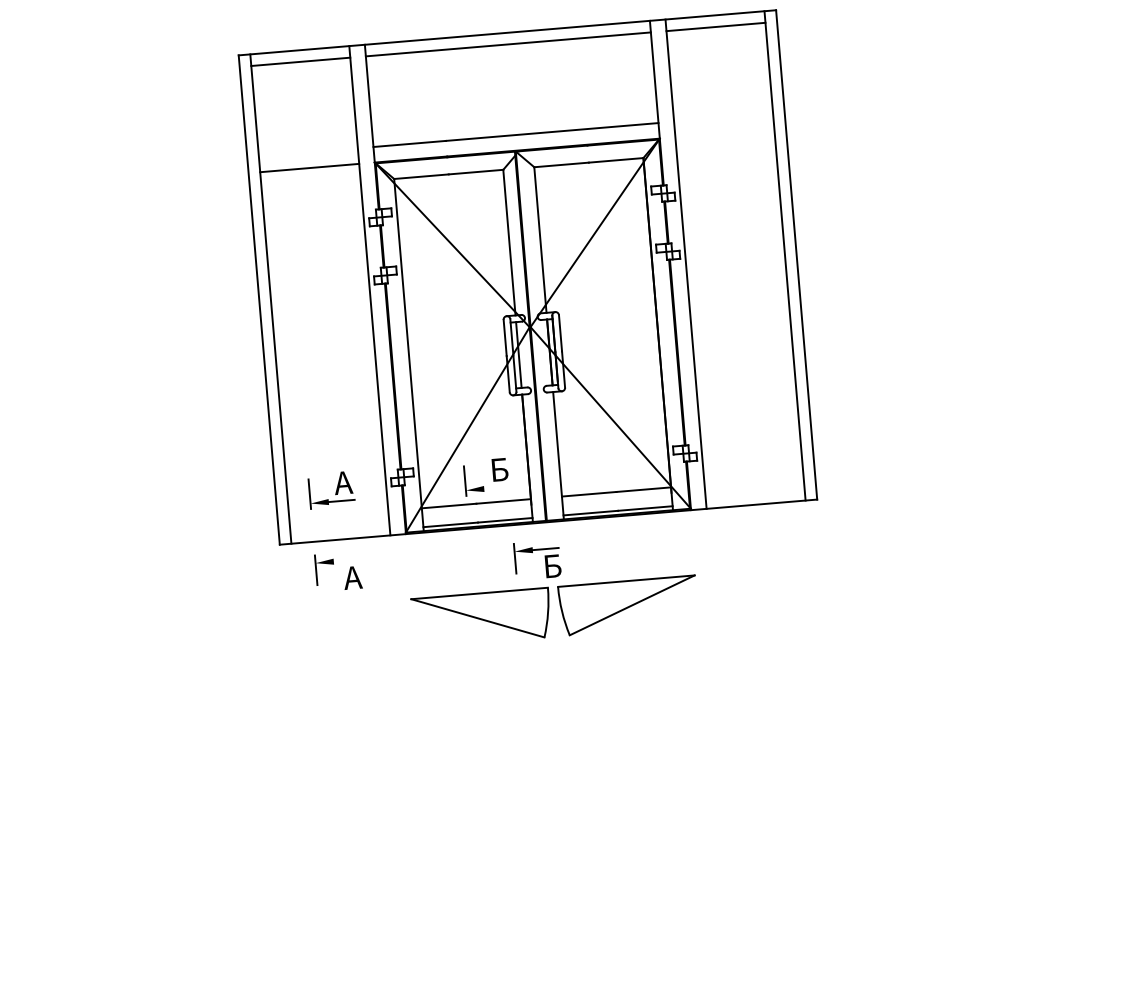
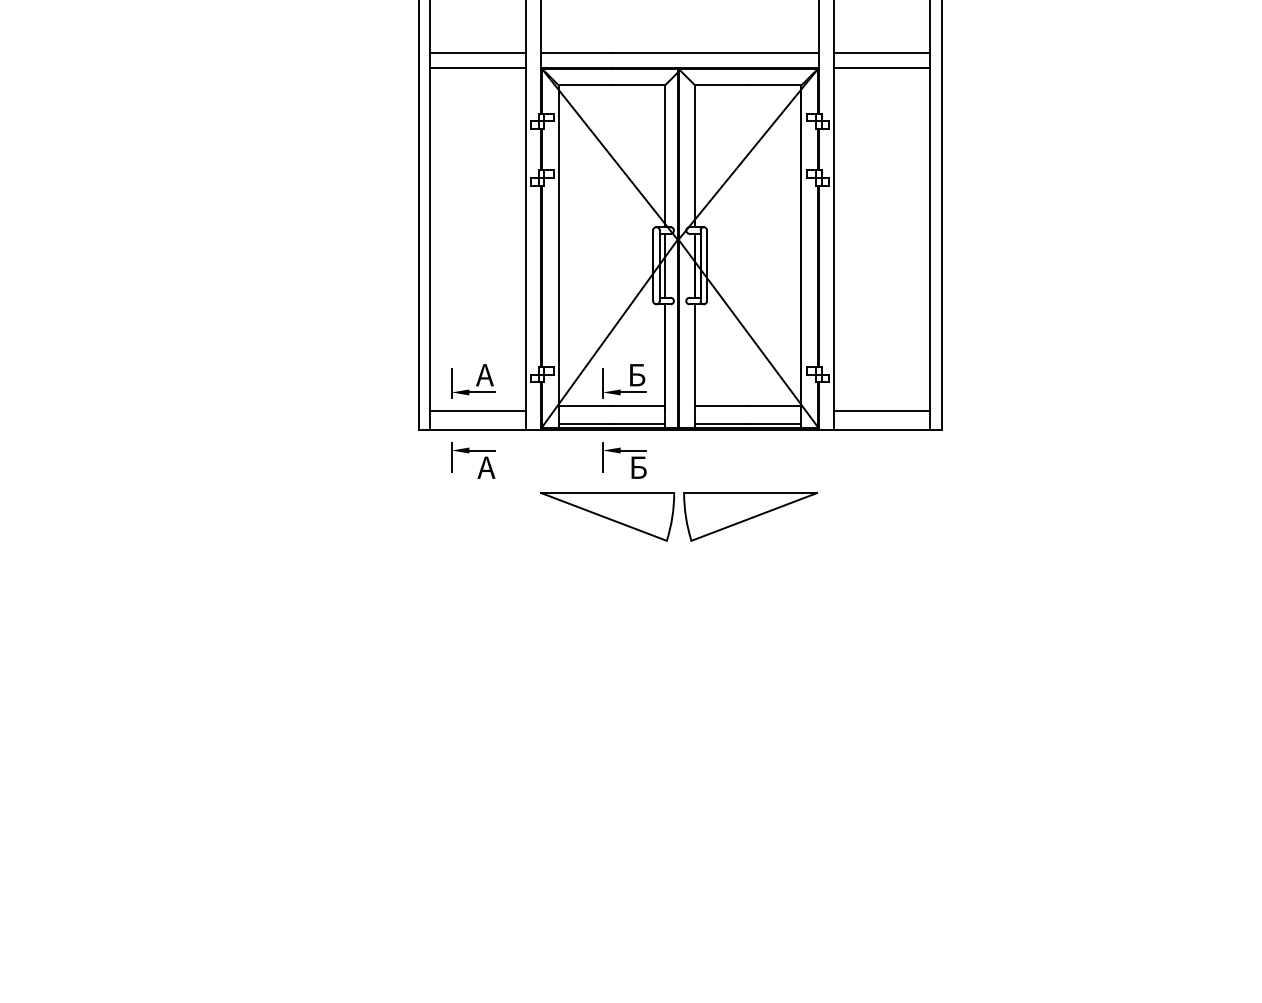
line: (723, 117) -> (882, 52), added
line: (725, 133) -> (882, 68), added
line: (307, 152) -> (477, 52), added
line: (754, 485) -> (882, 411), added
line: (496, 488) -> (632, 392), added
line: (338, 520) -> (477, 411), added
part: (544, 559) -> (631, 460), moved
line: (346, 560) -> (481, 450), added

